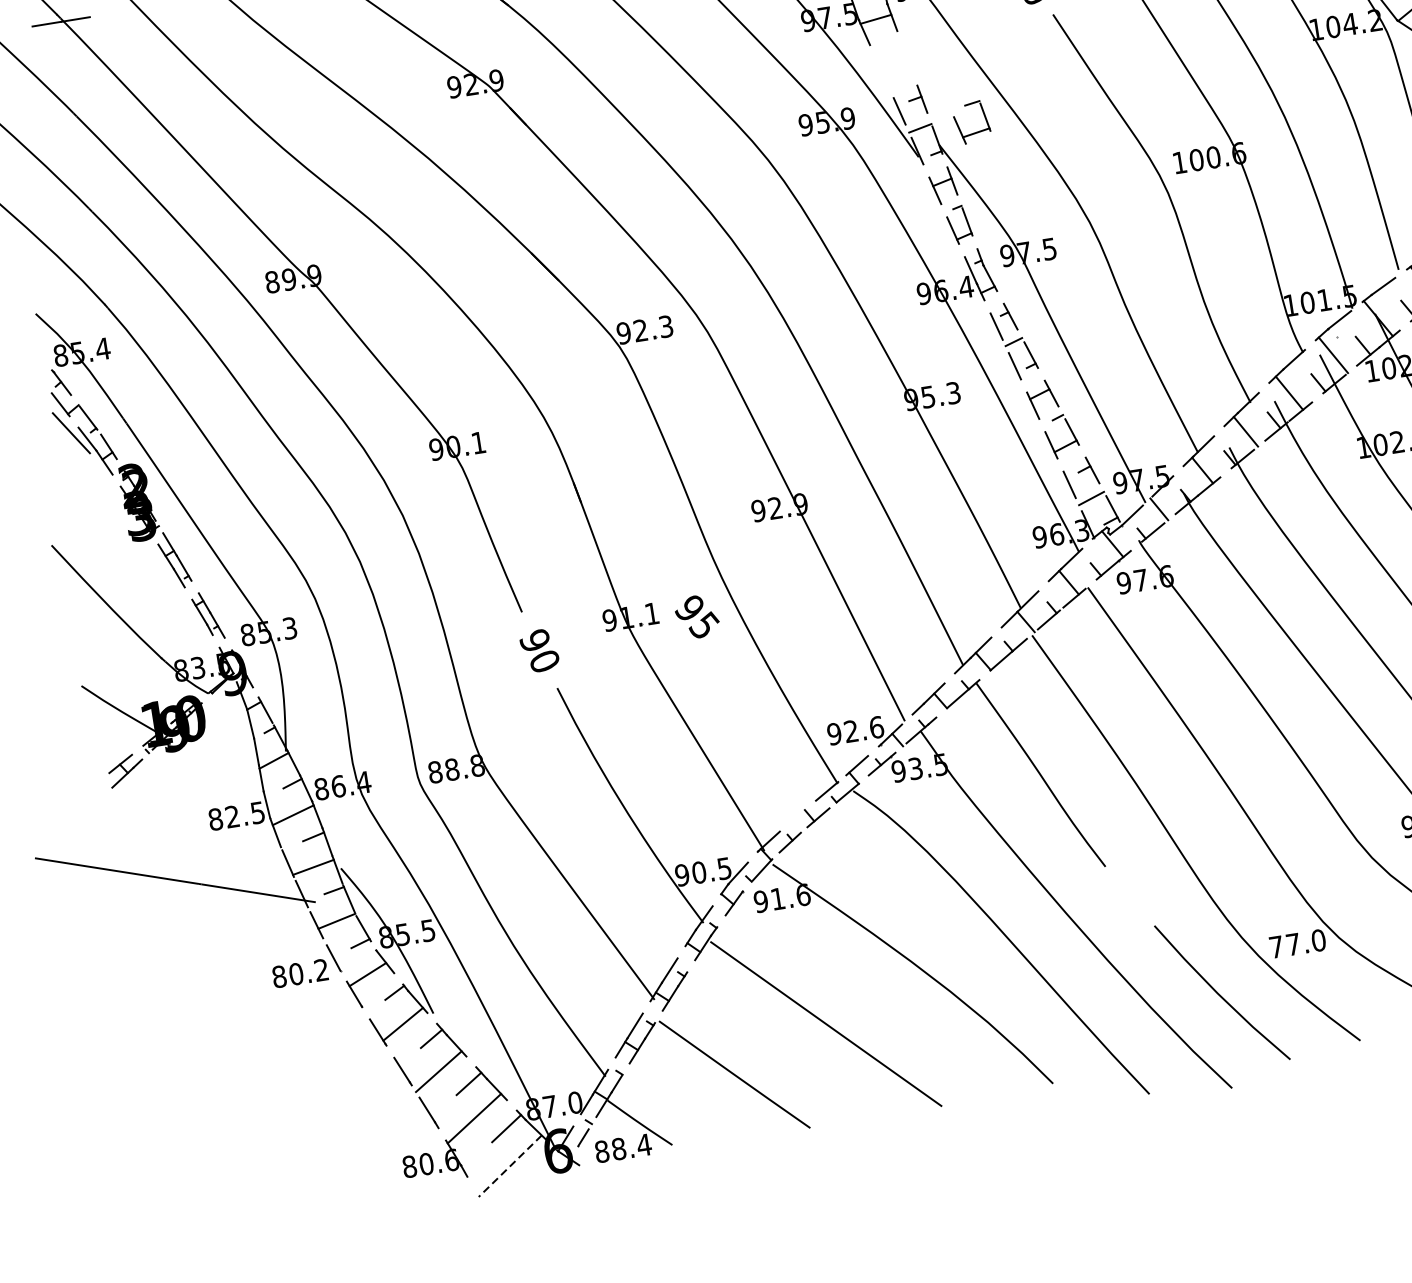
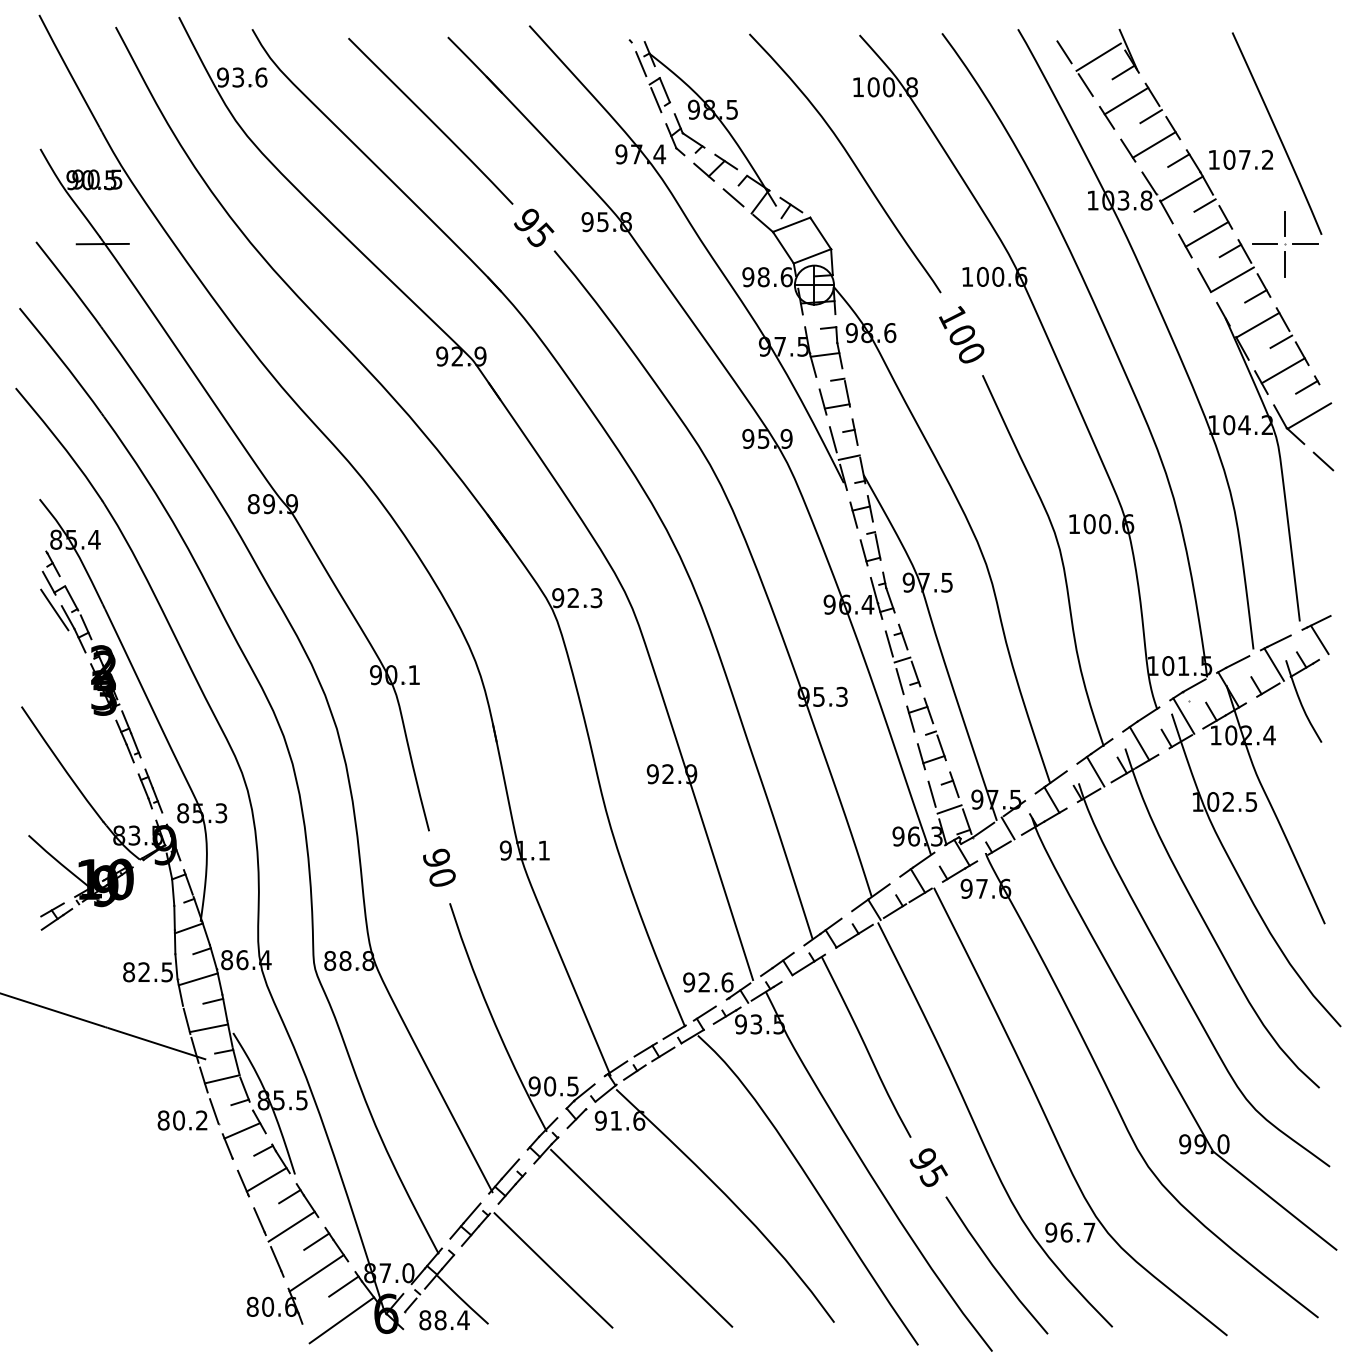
part: (974, 132) -> (835, 405), moved
text: (696, 616) -> (928, 1167), moved
line: (797, 815) -> (645, 1049), added
text: (1297, 943) -> (1070, 1232), 77.0 -> 96.7
line: (509, 1166) -> (341, 1320), dashed -> solid

